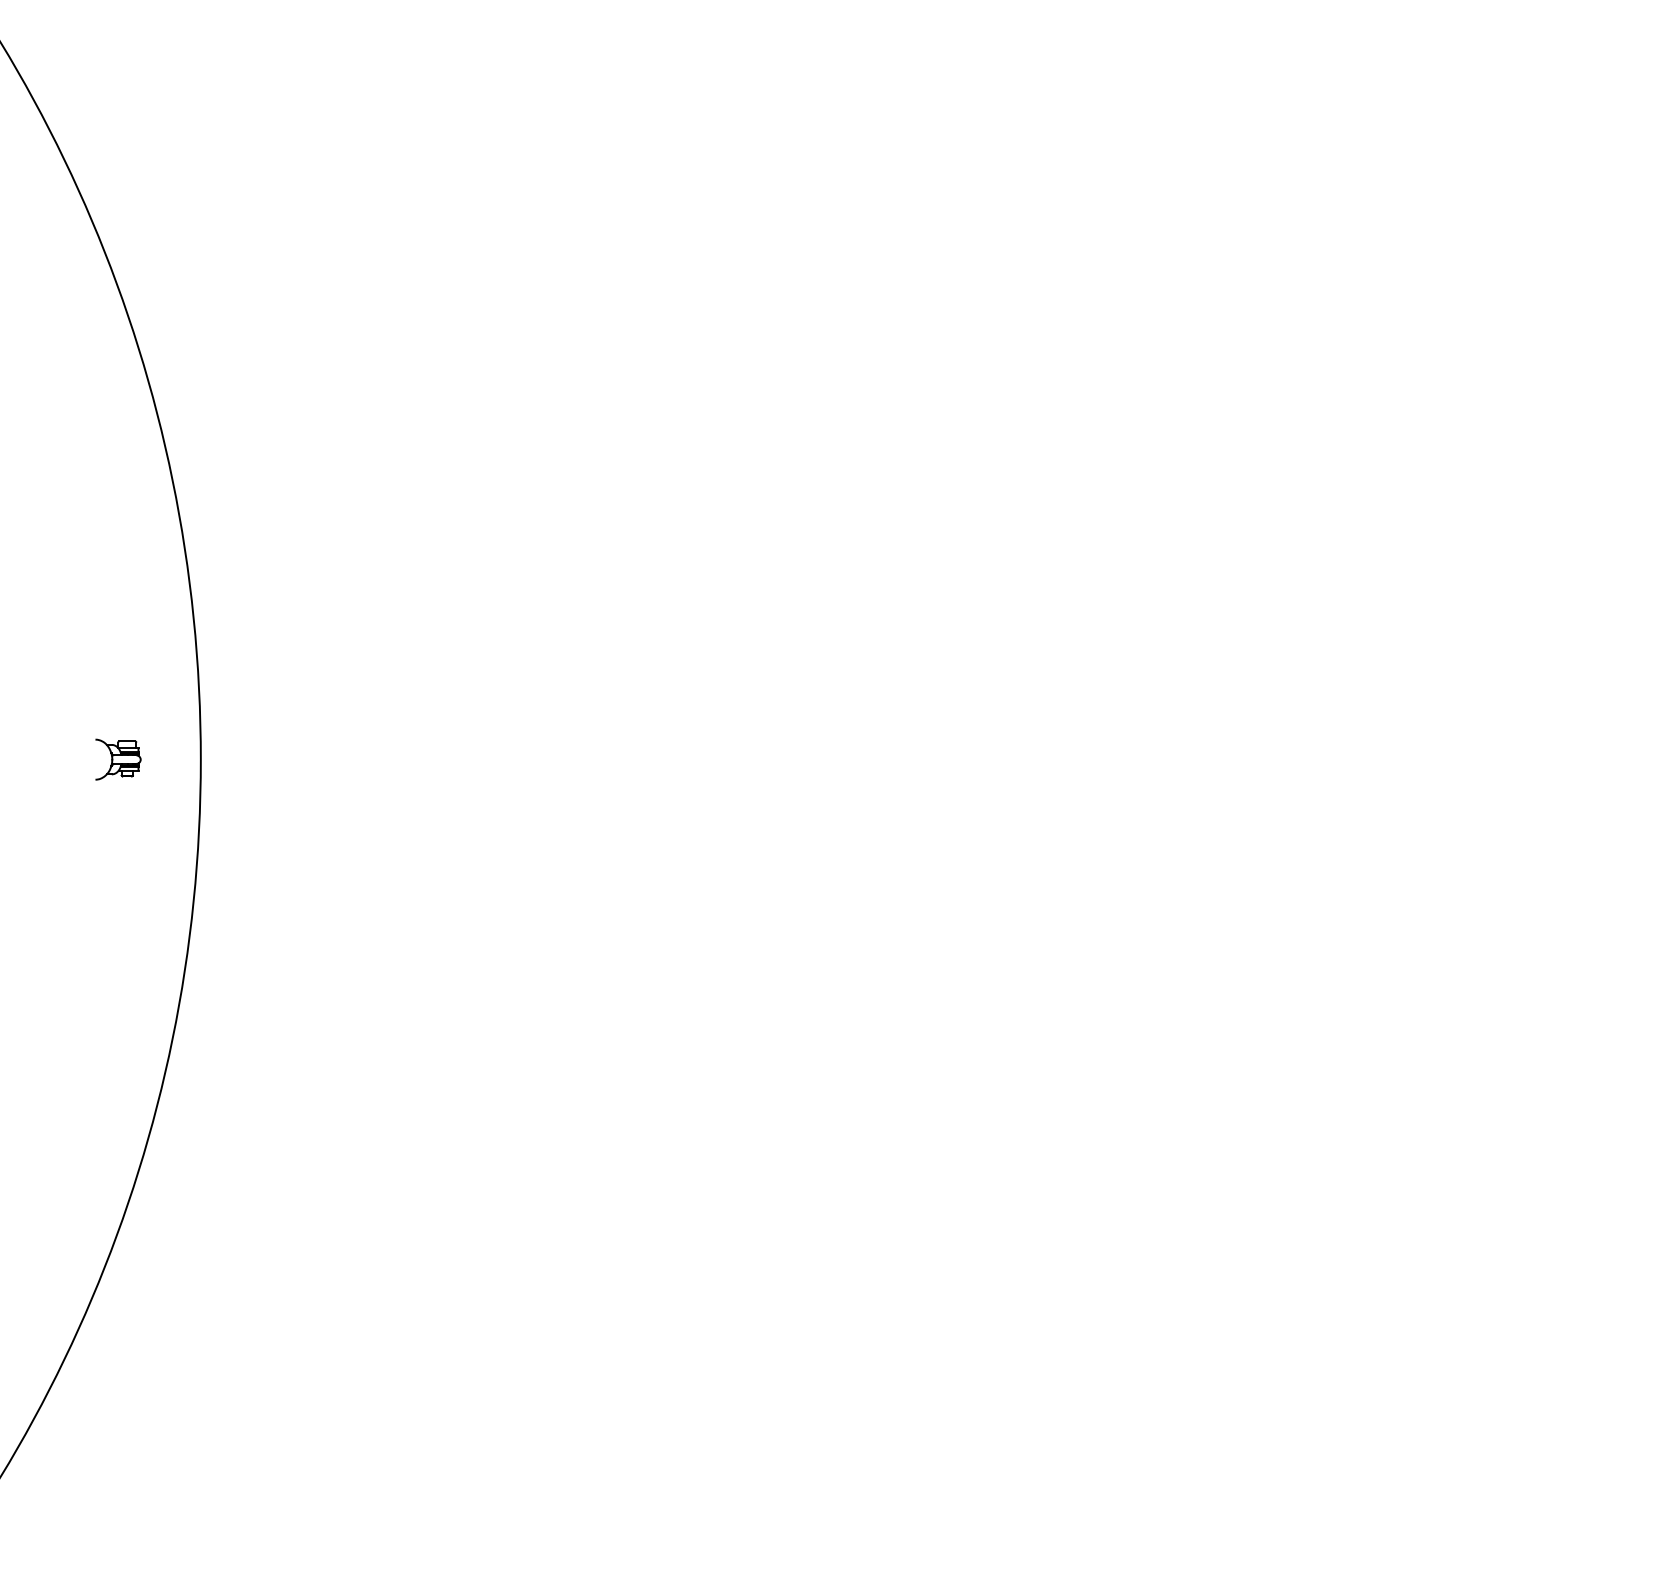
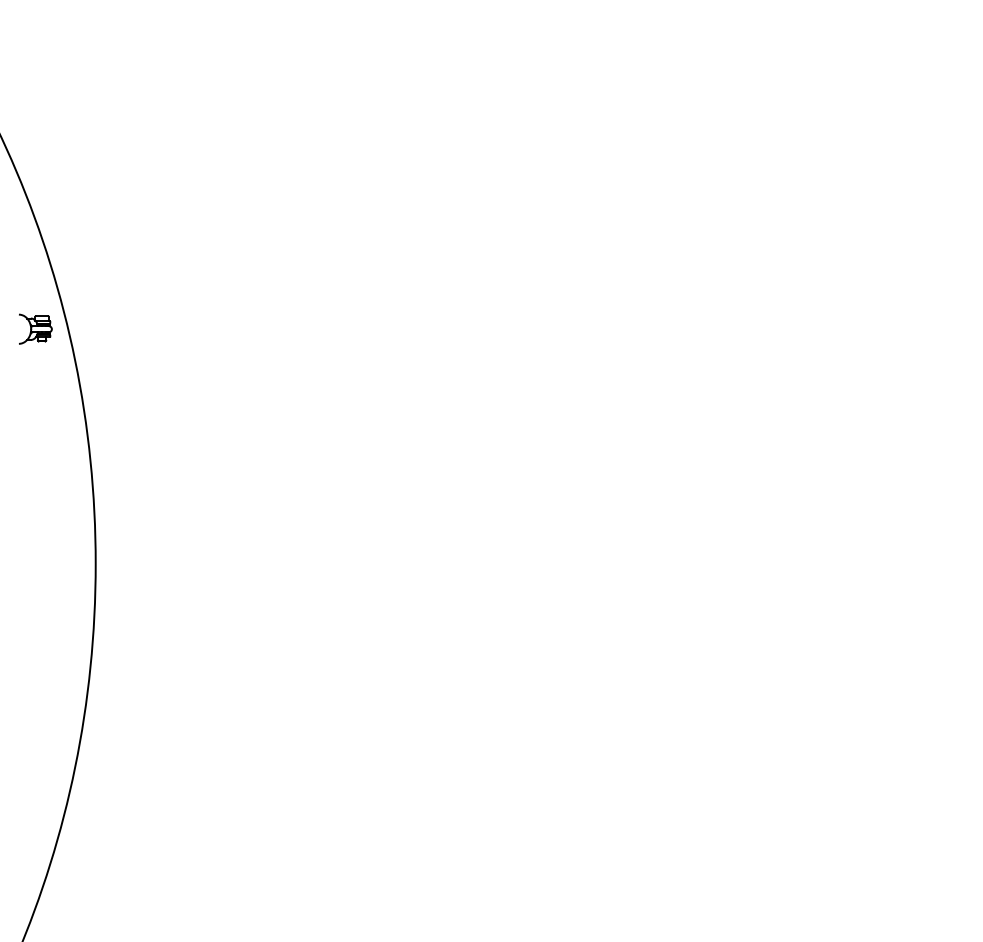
part: (118, 759) -> (35, 329), moved

